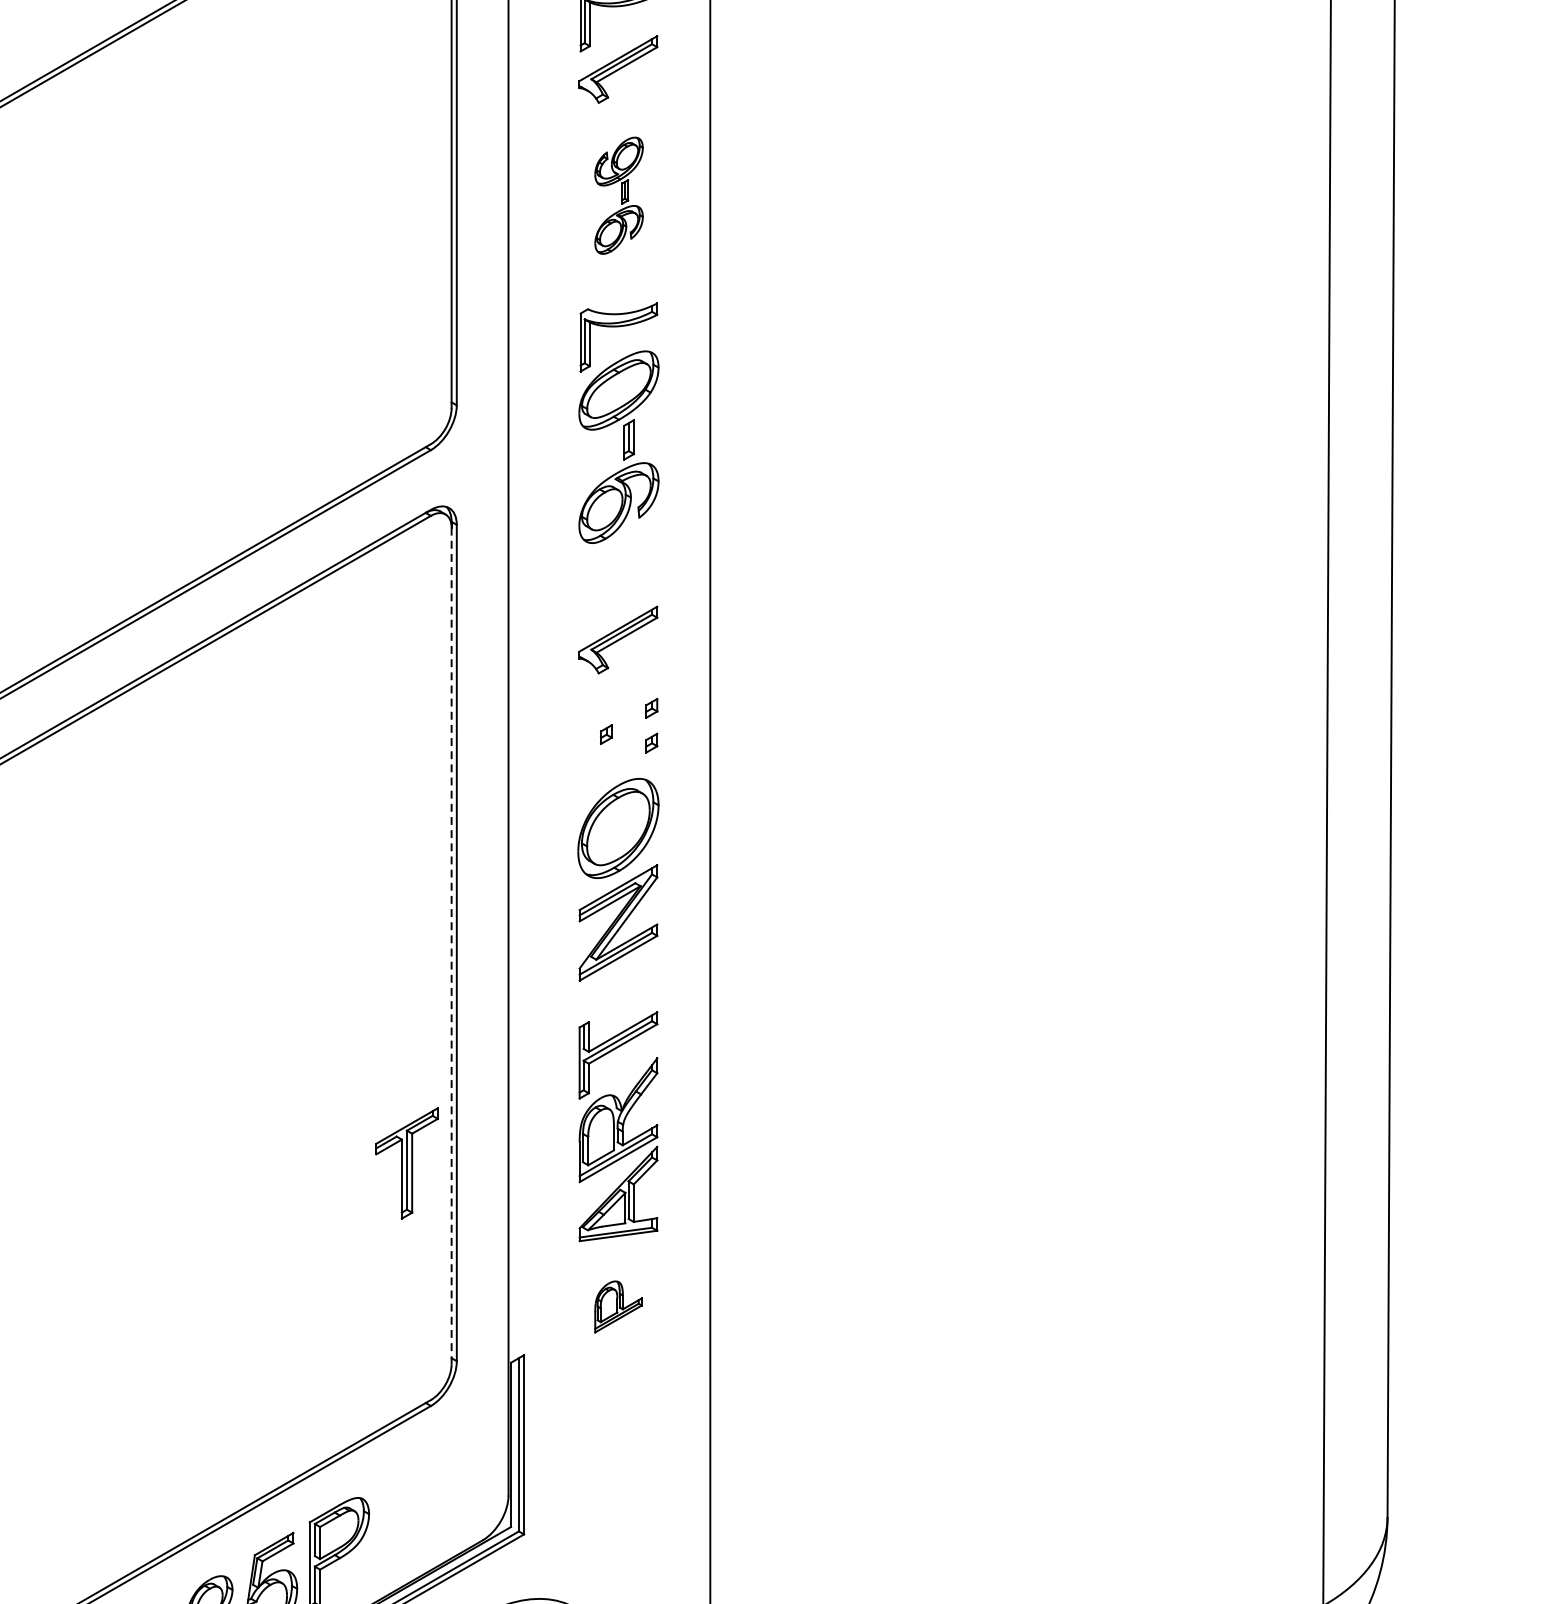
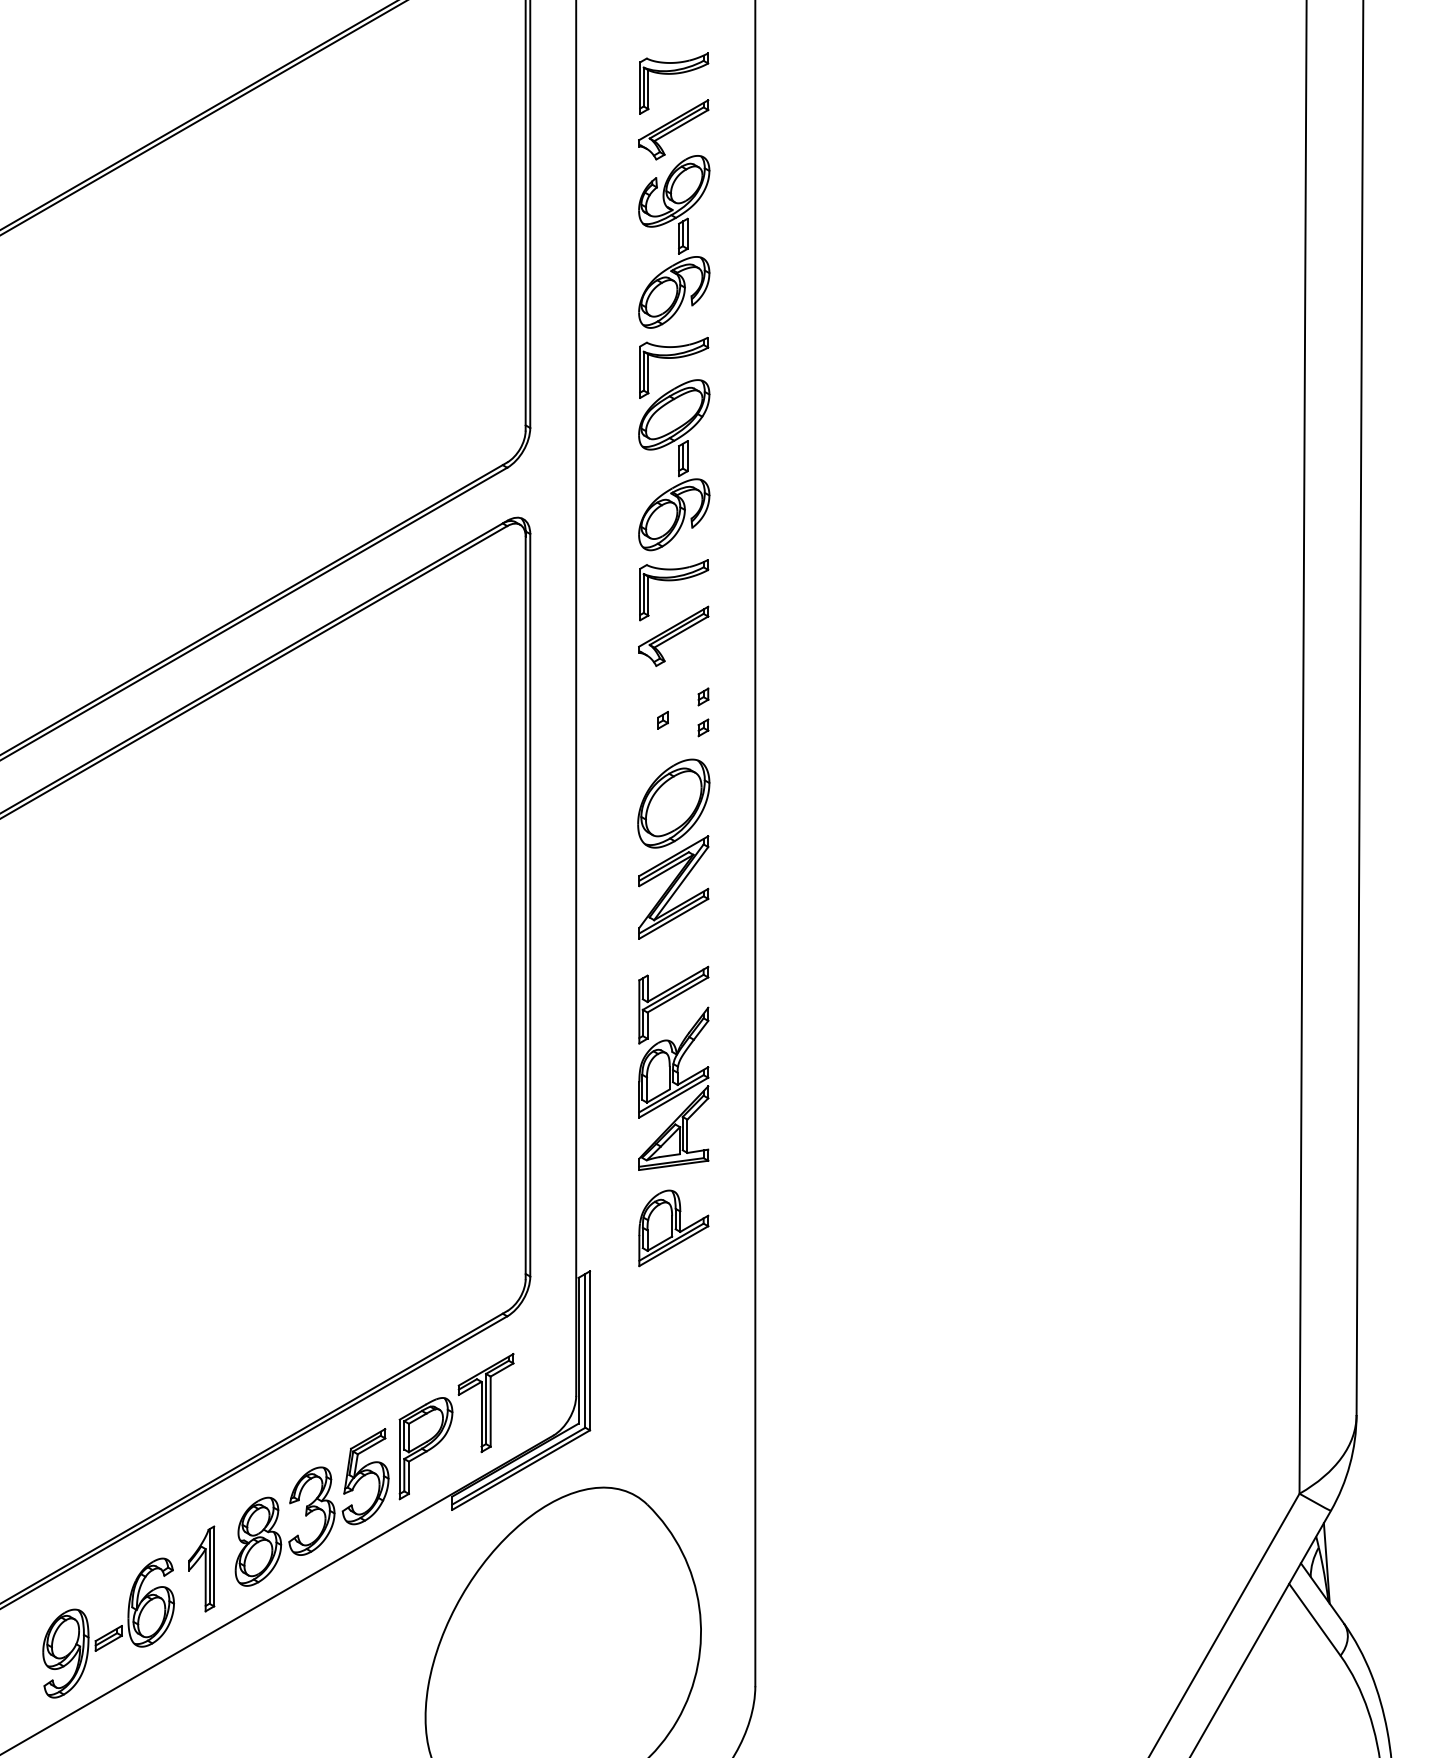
part: (619, 195) -> (674, 241), size x1.67
part: (618, 578) -> (673, 581), added
line: (451, 945) -> (525, 907), dashed -> solid
part: (406, 1163) -> (485, 1403), moved
part: (618, 1307) -> (673, 1228), size x1.67

